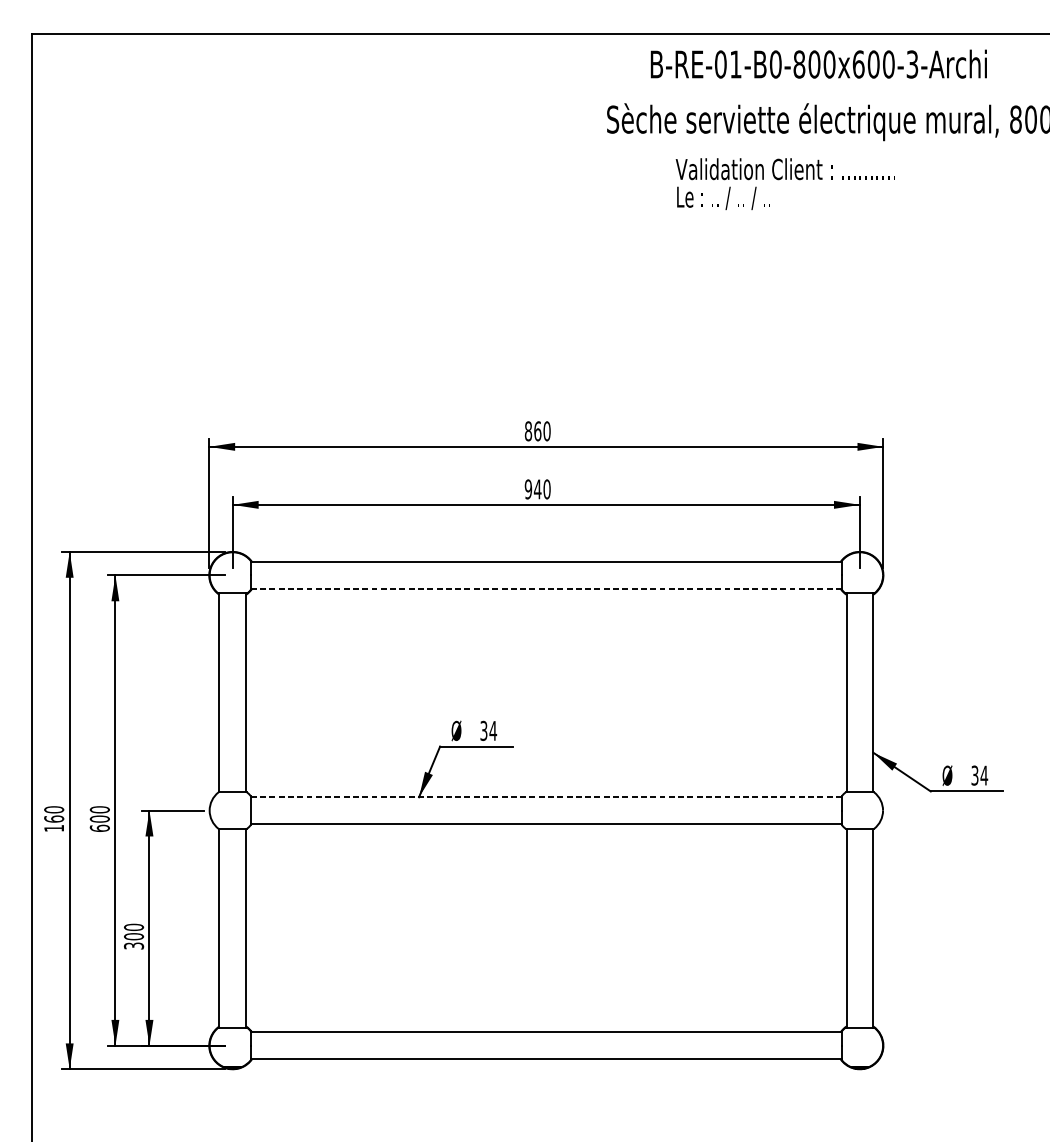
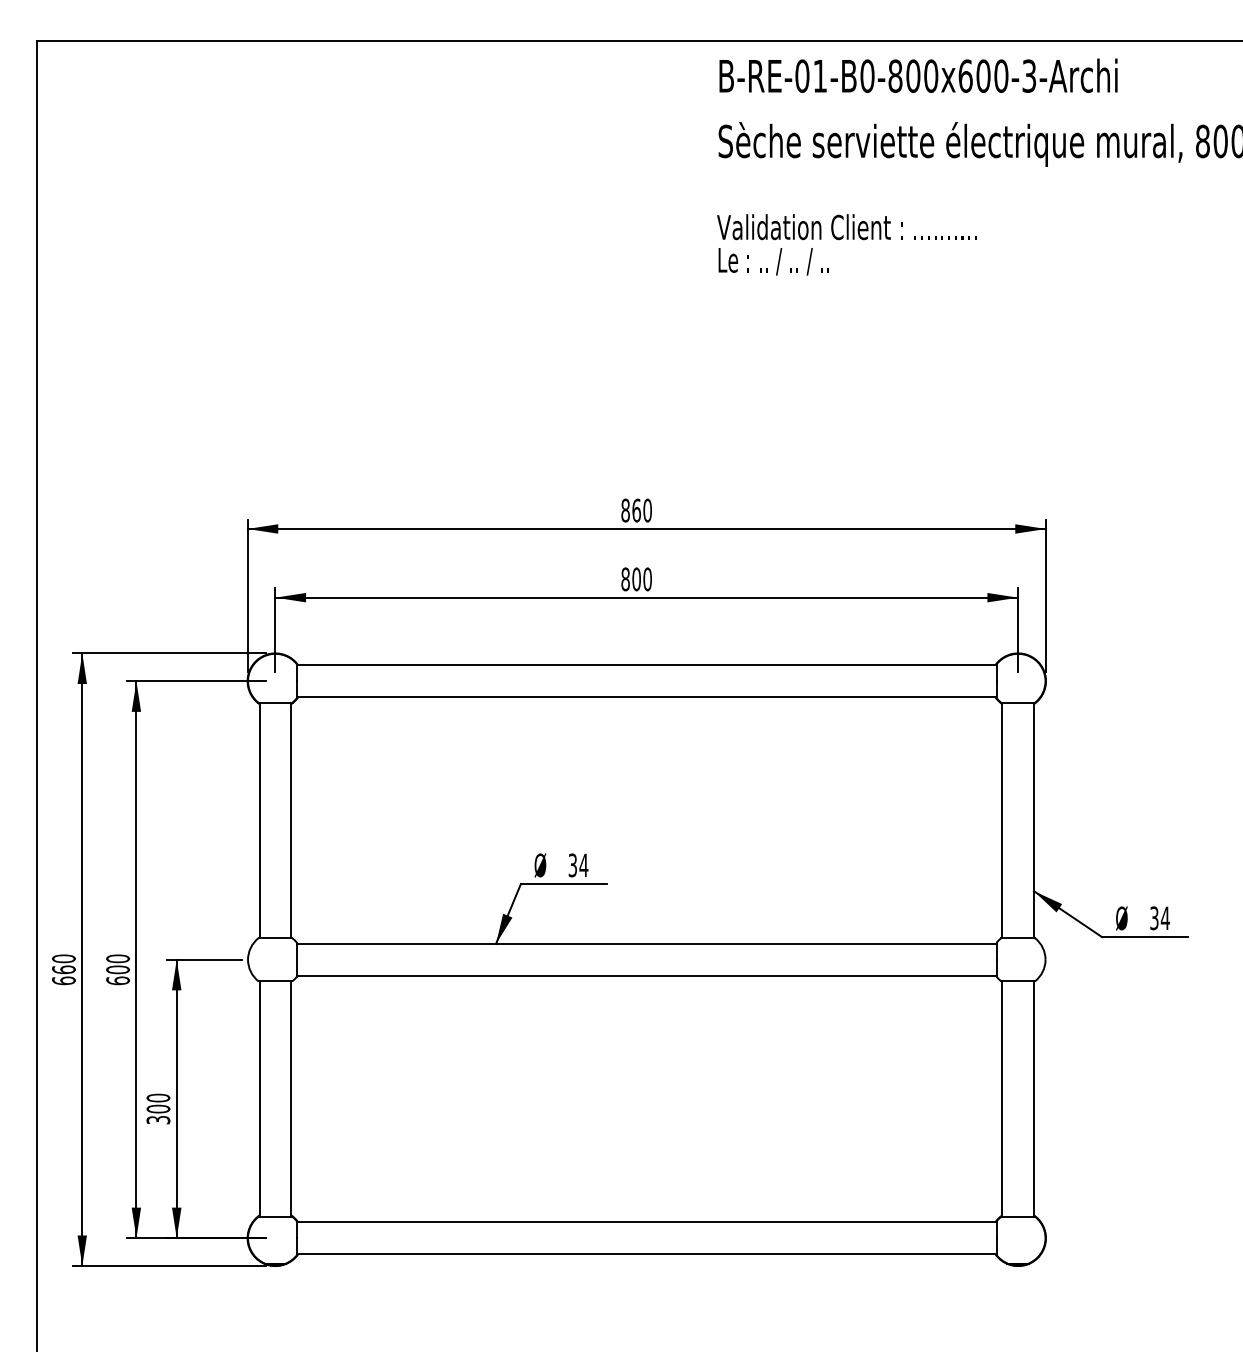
text: (818, 63) -> (918, 75), moved
text: (785, 183) -> (846, 244), moved
text: (533, 489) -> (631, 579), 940 -> 800
line: (546, 589) -> (647, 697), dashed -> solid
line: (546, 796) -> (646, 943), dashed -> solid
text: (53, 828) -> (63, 980), 160 -> 660

